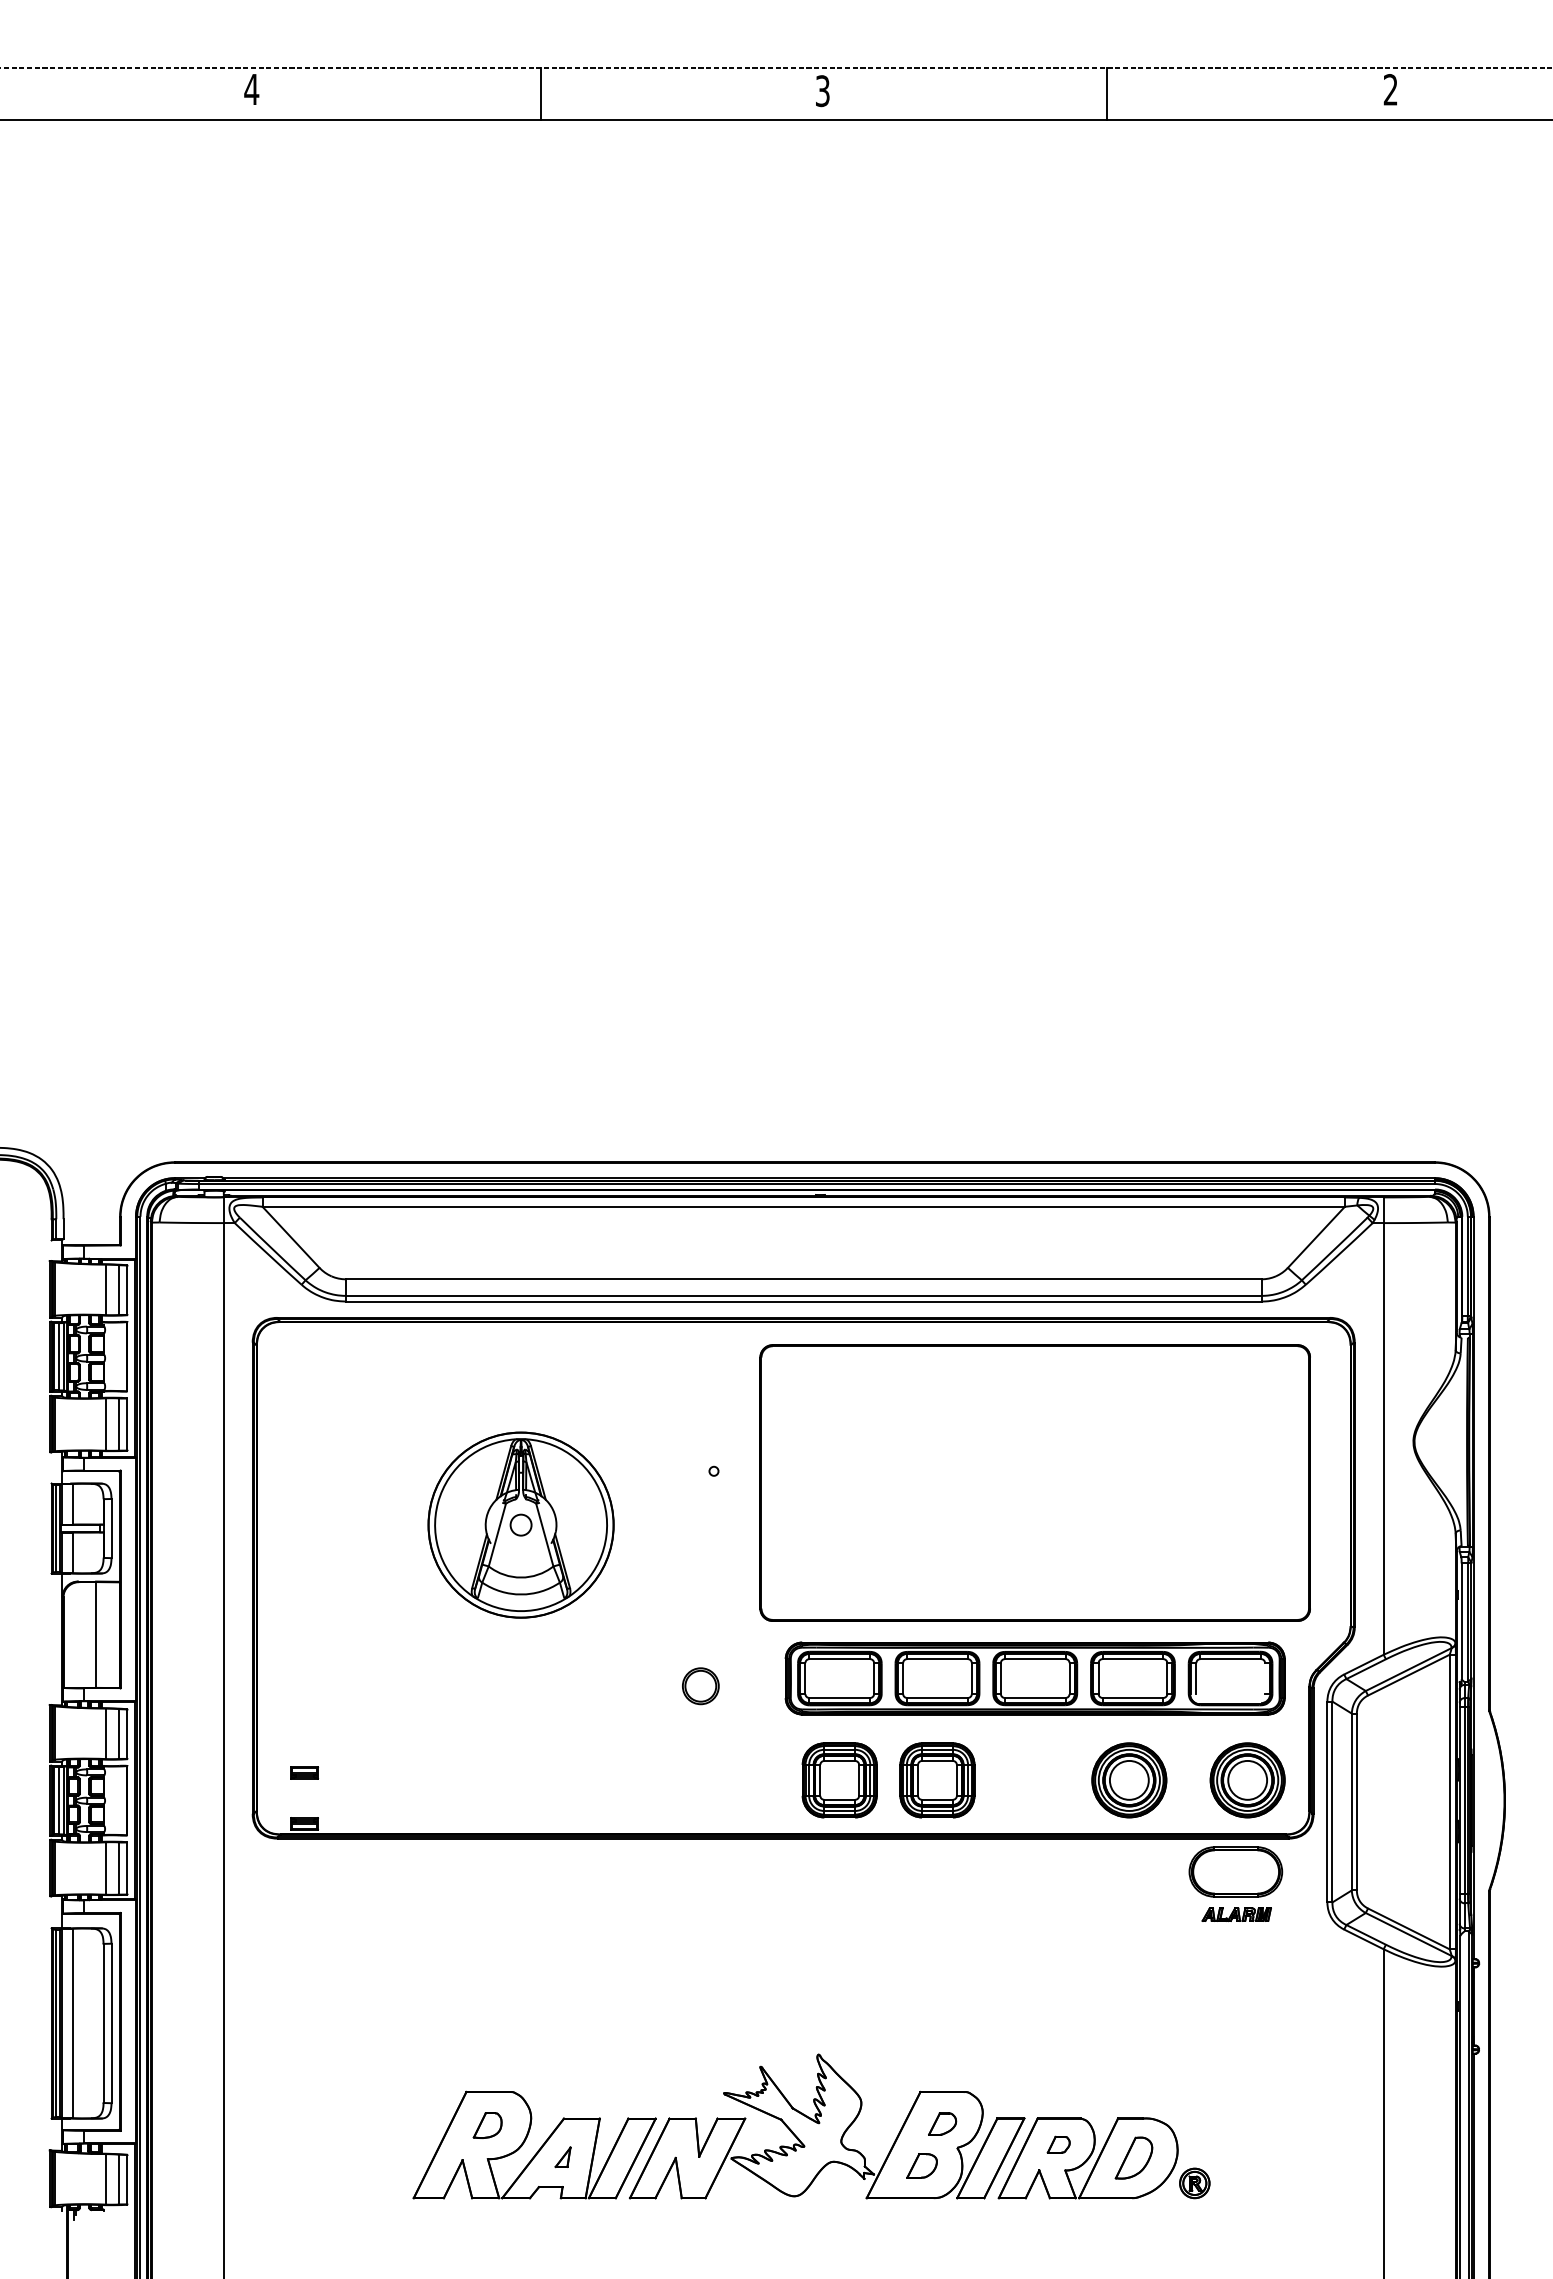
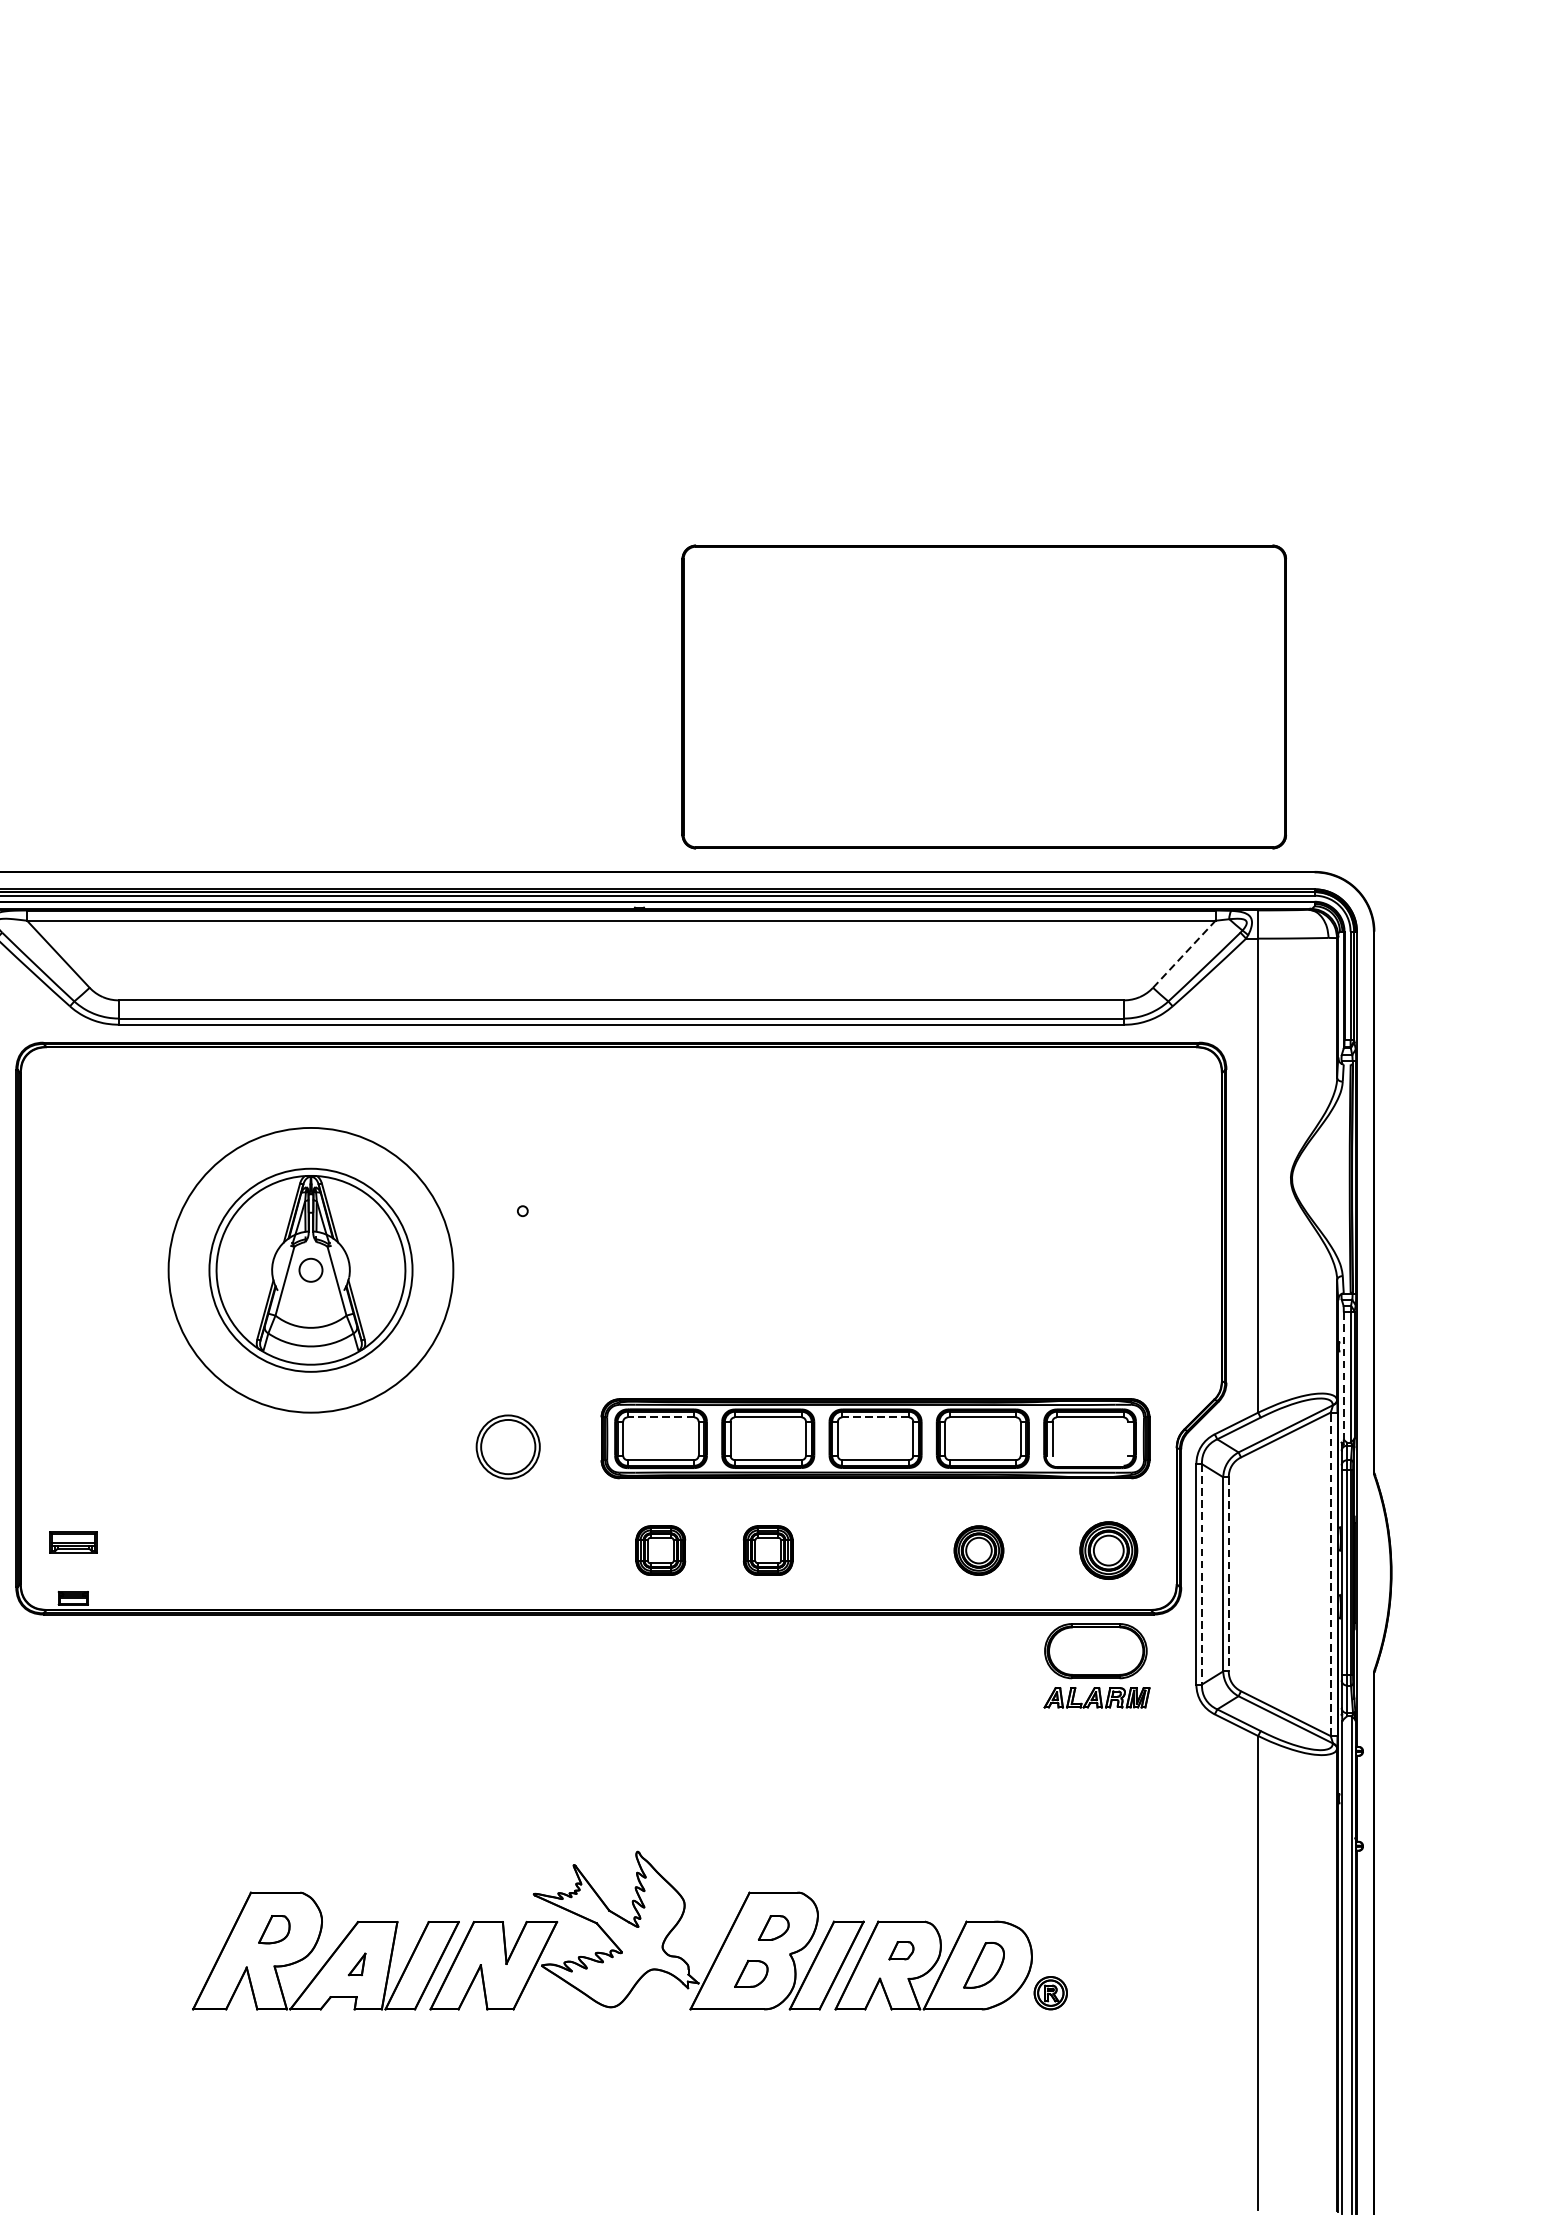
line: (1316, 1237) -> (1184, 954), solid -> dashed
part: (1034, 1482) -> (983, 696), moved
circle: (520, 1524) -> (310, 1269), size x1.4
line: (1461, 1621) -> (1343, 1376), solid -> dashed
line: (839, 1659) -> (660, 1417), solid -> dashed
line: (1034, 1659) -> (874, 1417), solid -> dashed
part: (700, 1686) -> (507, 1447), size x1.6
part: (304, 1772) -> (73, 1541), size x1.6
part: (839, 1780) -> (660, 1550), size x0.6
part: (937, 1780) -> (768, 1550), size x0.6
part: (1129, 1780) -> (979, 1550), size x0.6
part: (1247, 1780) -> (1108, 1550), size x0.7
line: (1449, 1801) -> (1330, 1573), solid -> dashed
line: (1332, 1802) -> (1201, 1574), solid -> dashed
line: (1356, 1802) -> (1228, 1574), solid -> dashed
part: (1236, 1914) -> (1096, 1697), size x1.4

